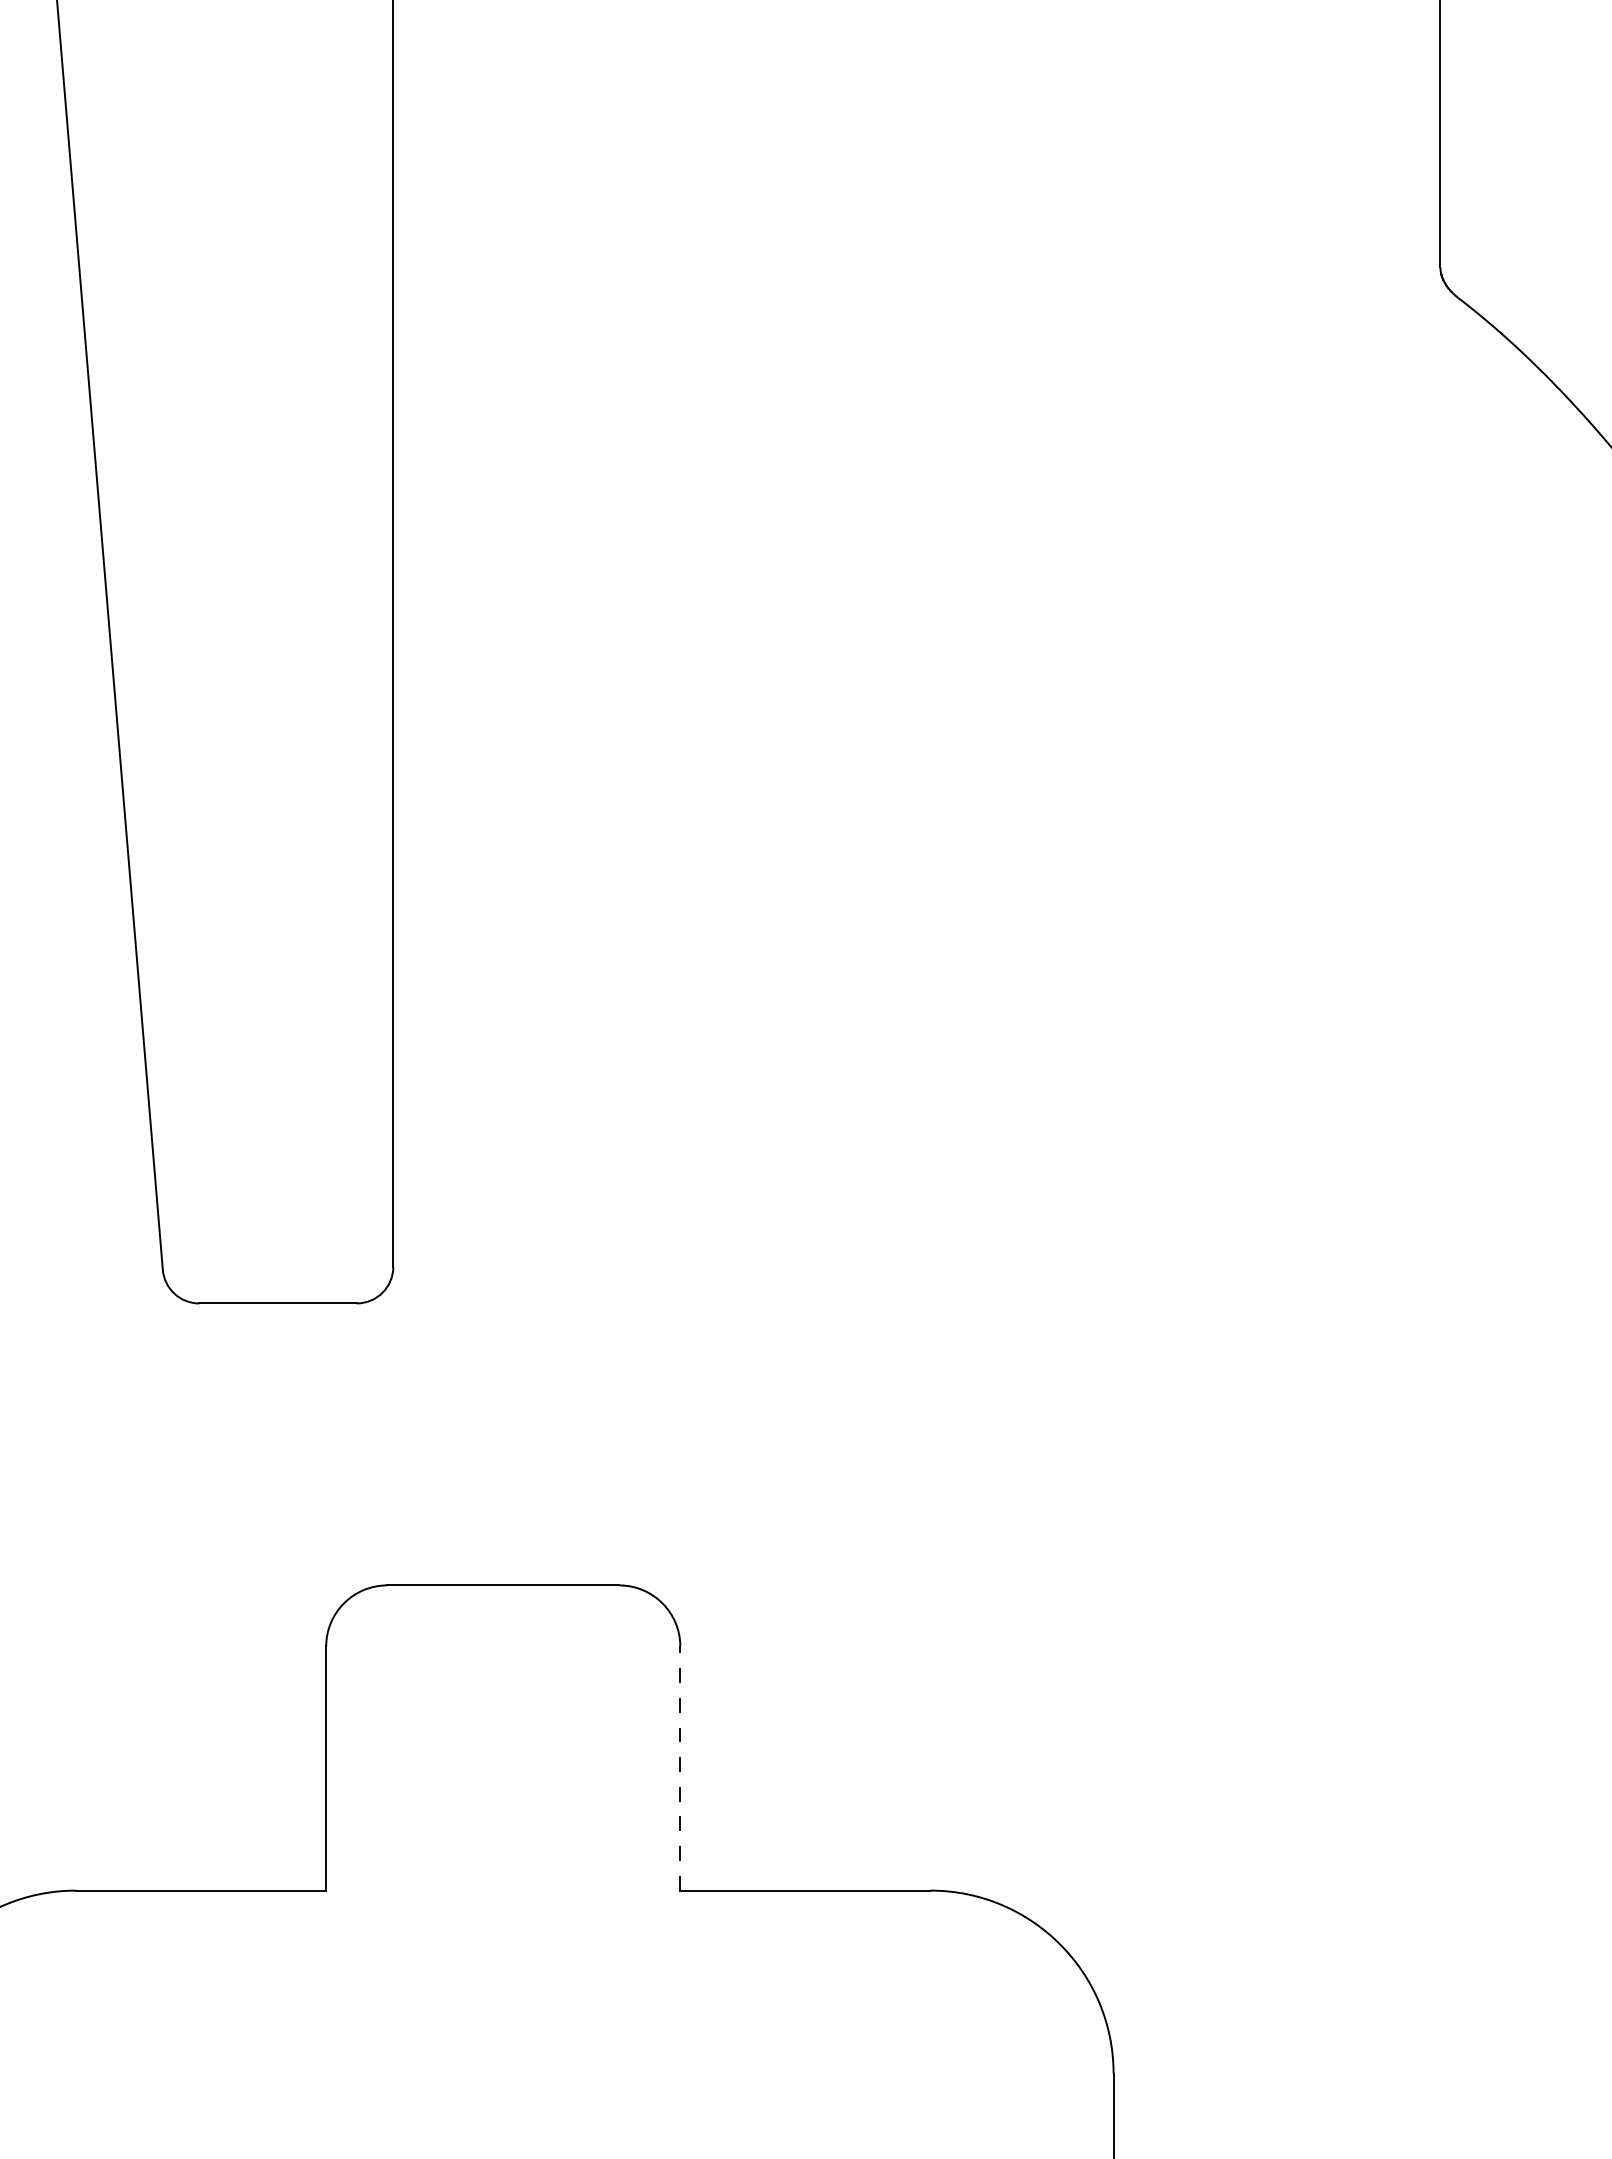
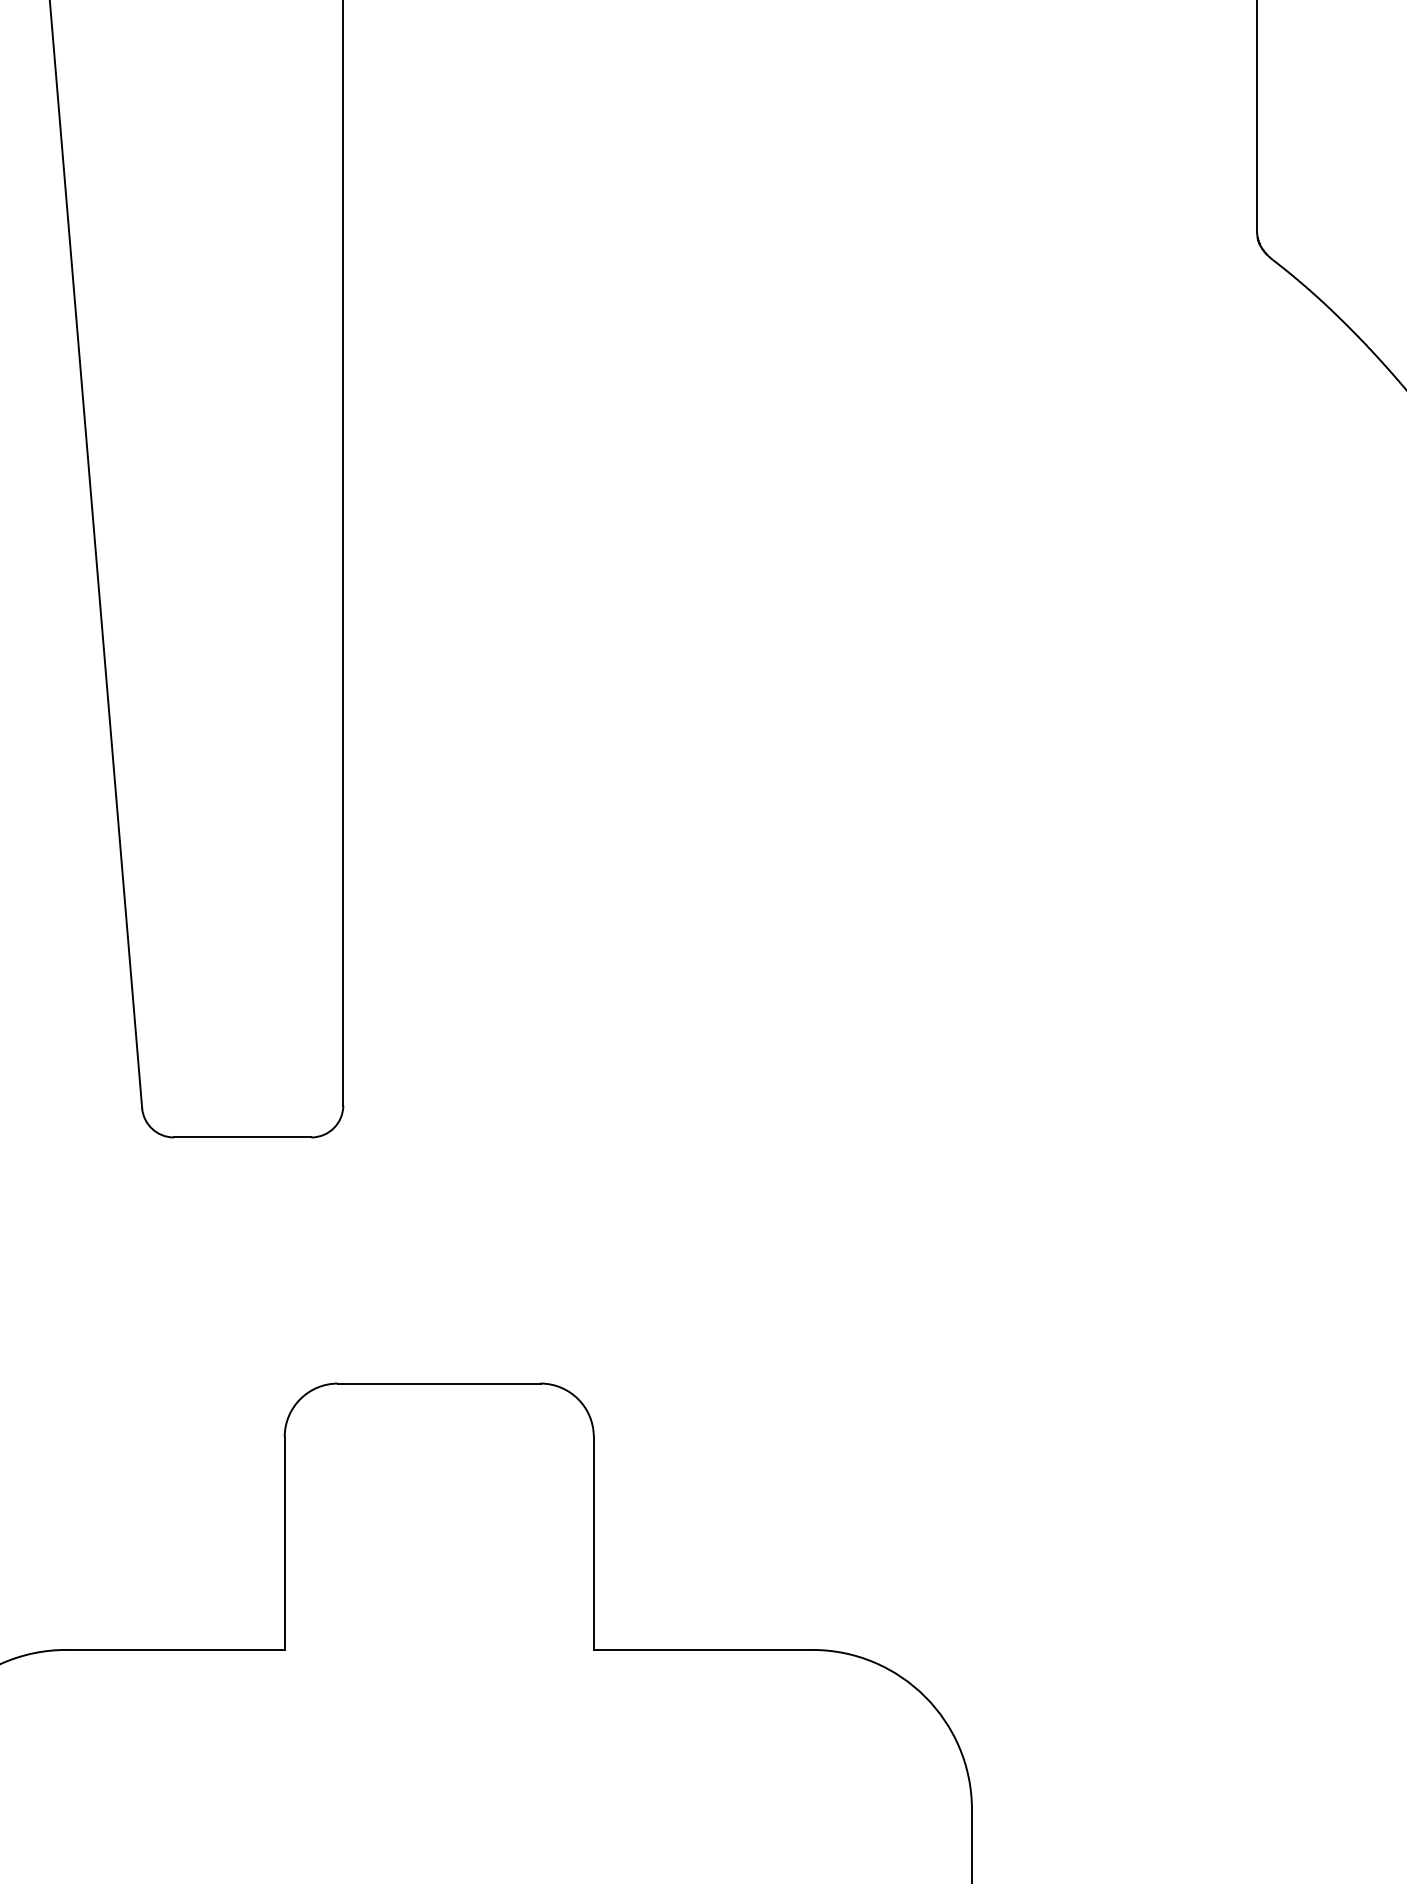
line: (680, 1768) -> (593, 1543), dashed -> solid

